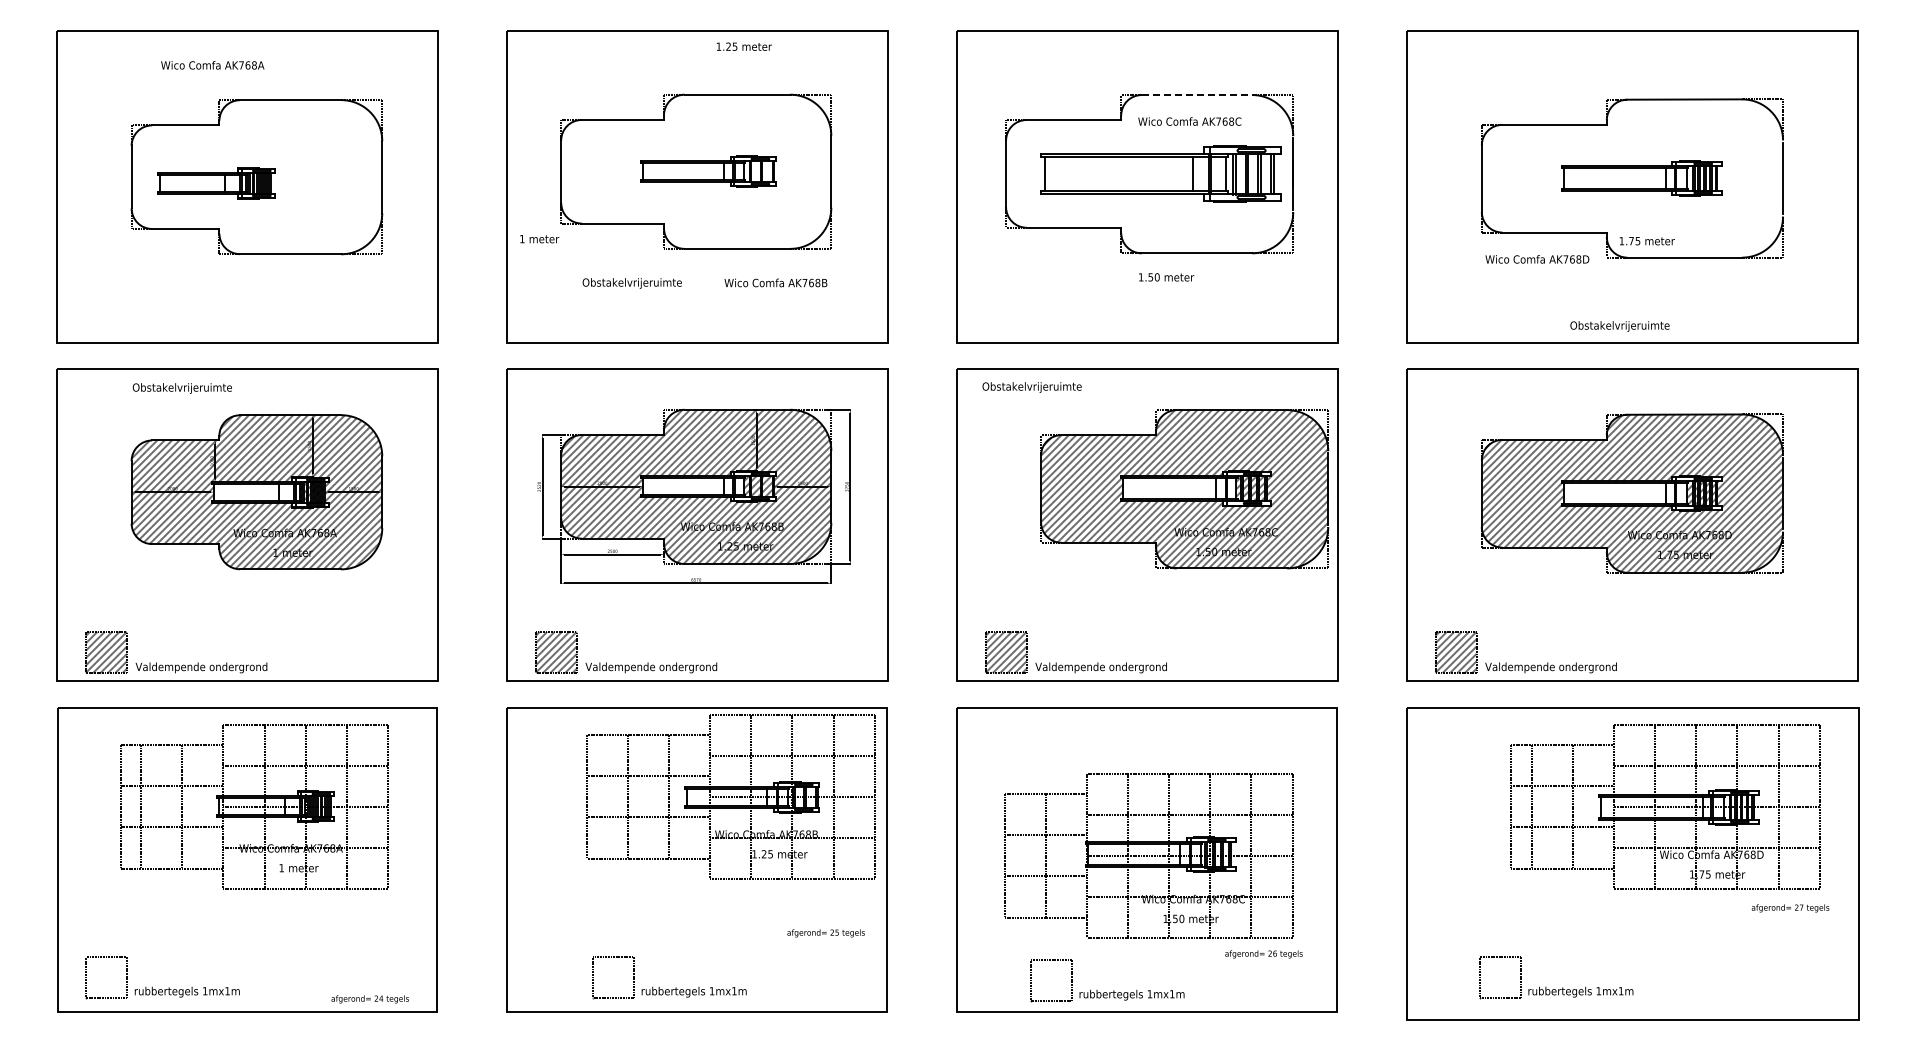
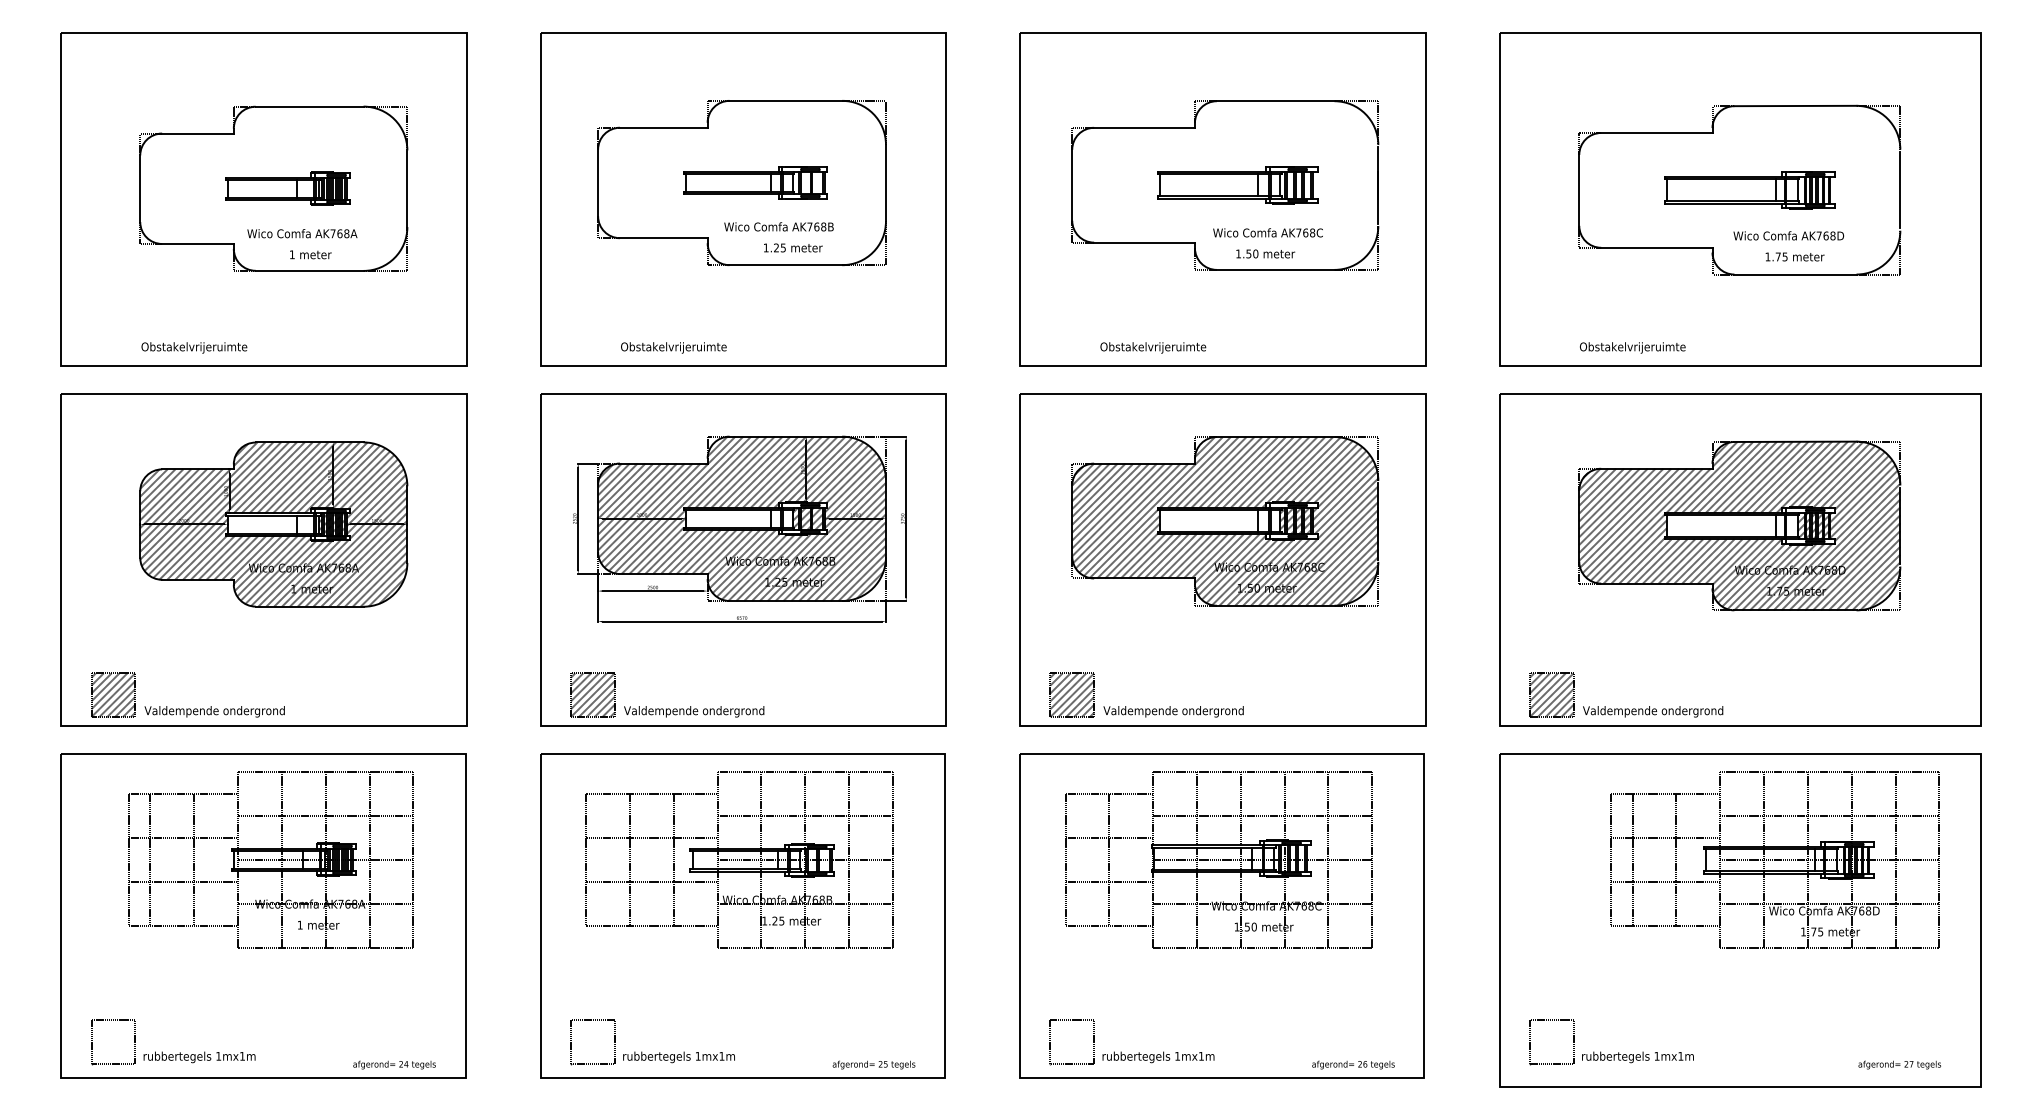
text: (743, 46) -> (792, 247), moved
text: (212, 65) -> (302, 233), moved
line: (1197, 95) -> (1276, 101), dashed -> solid
text: (1189, 121) -> (1267, 232), moved
part: (1160, 173) -> (1236, 184), size x0.62
part: (216, 183) -> (288, 189), moved
text: (539, 239) -> (310, 255), moved
text: (1646, 241) -> (1794, 257), moved
text: (1537, 259) -> (1788, 235), moved
text: (1166, 277) -> (1265, 254), moved
text: (775, 282) -> (778, 226), moved
text: (631, 283) -> (673, 347), moved
text: (1619, 326) -> (1632, 347), moved
text: (1031, 387) -> (1152, 347), moved
text: (181, 388) -> (193, 347), moved
part: (1184, 489) -> (1225, 521), moved
part: (730, 796) -> (739, 859), moved
part: (1148, 855) -> (1218, 859), moved
text: (1790, 908) -> (1899, 1065), moved
text: (825, 933) -> (873, 1065), moved
text: (1263, 954) -> (1352, 1065), moved
part: (675, 987) -> (659, 1052), moved
part: (1562, 987) -> (1618, 1052), moved
part: (1113, 990) -> (1138, 1052), moved

